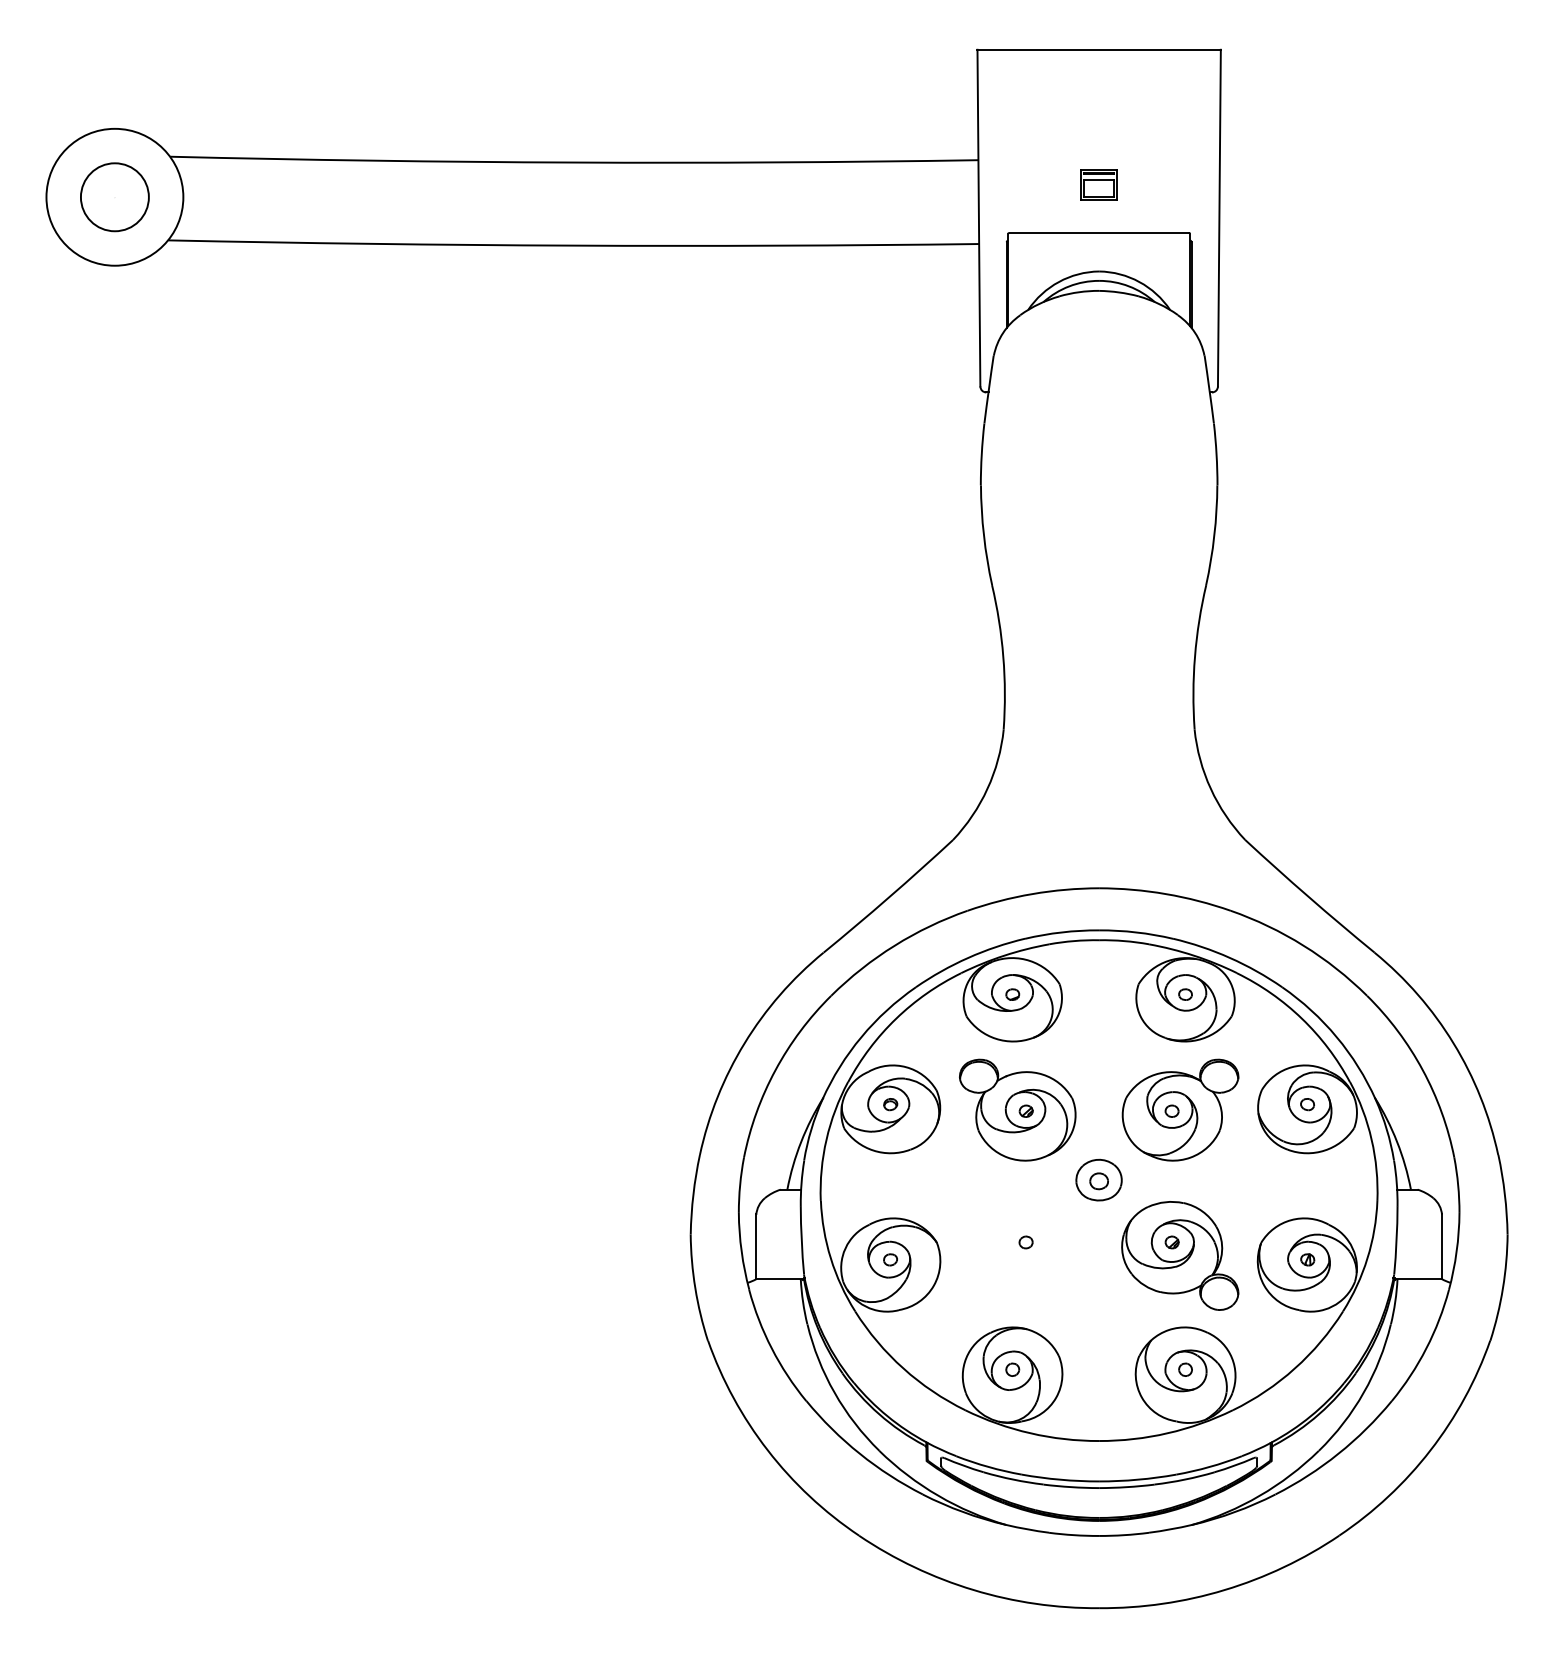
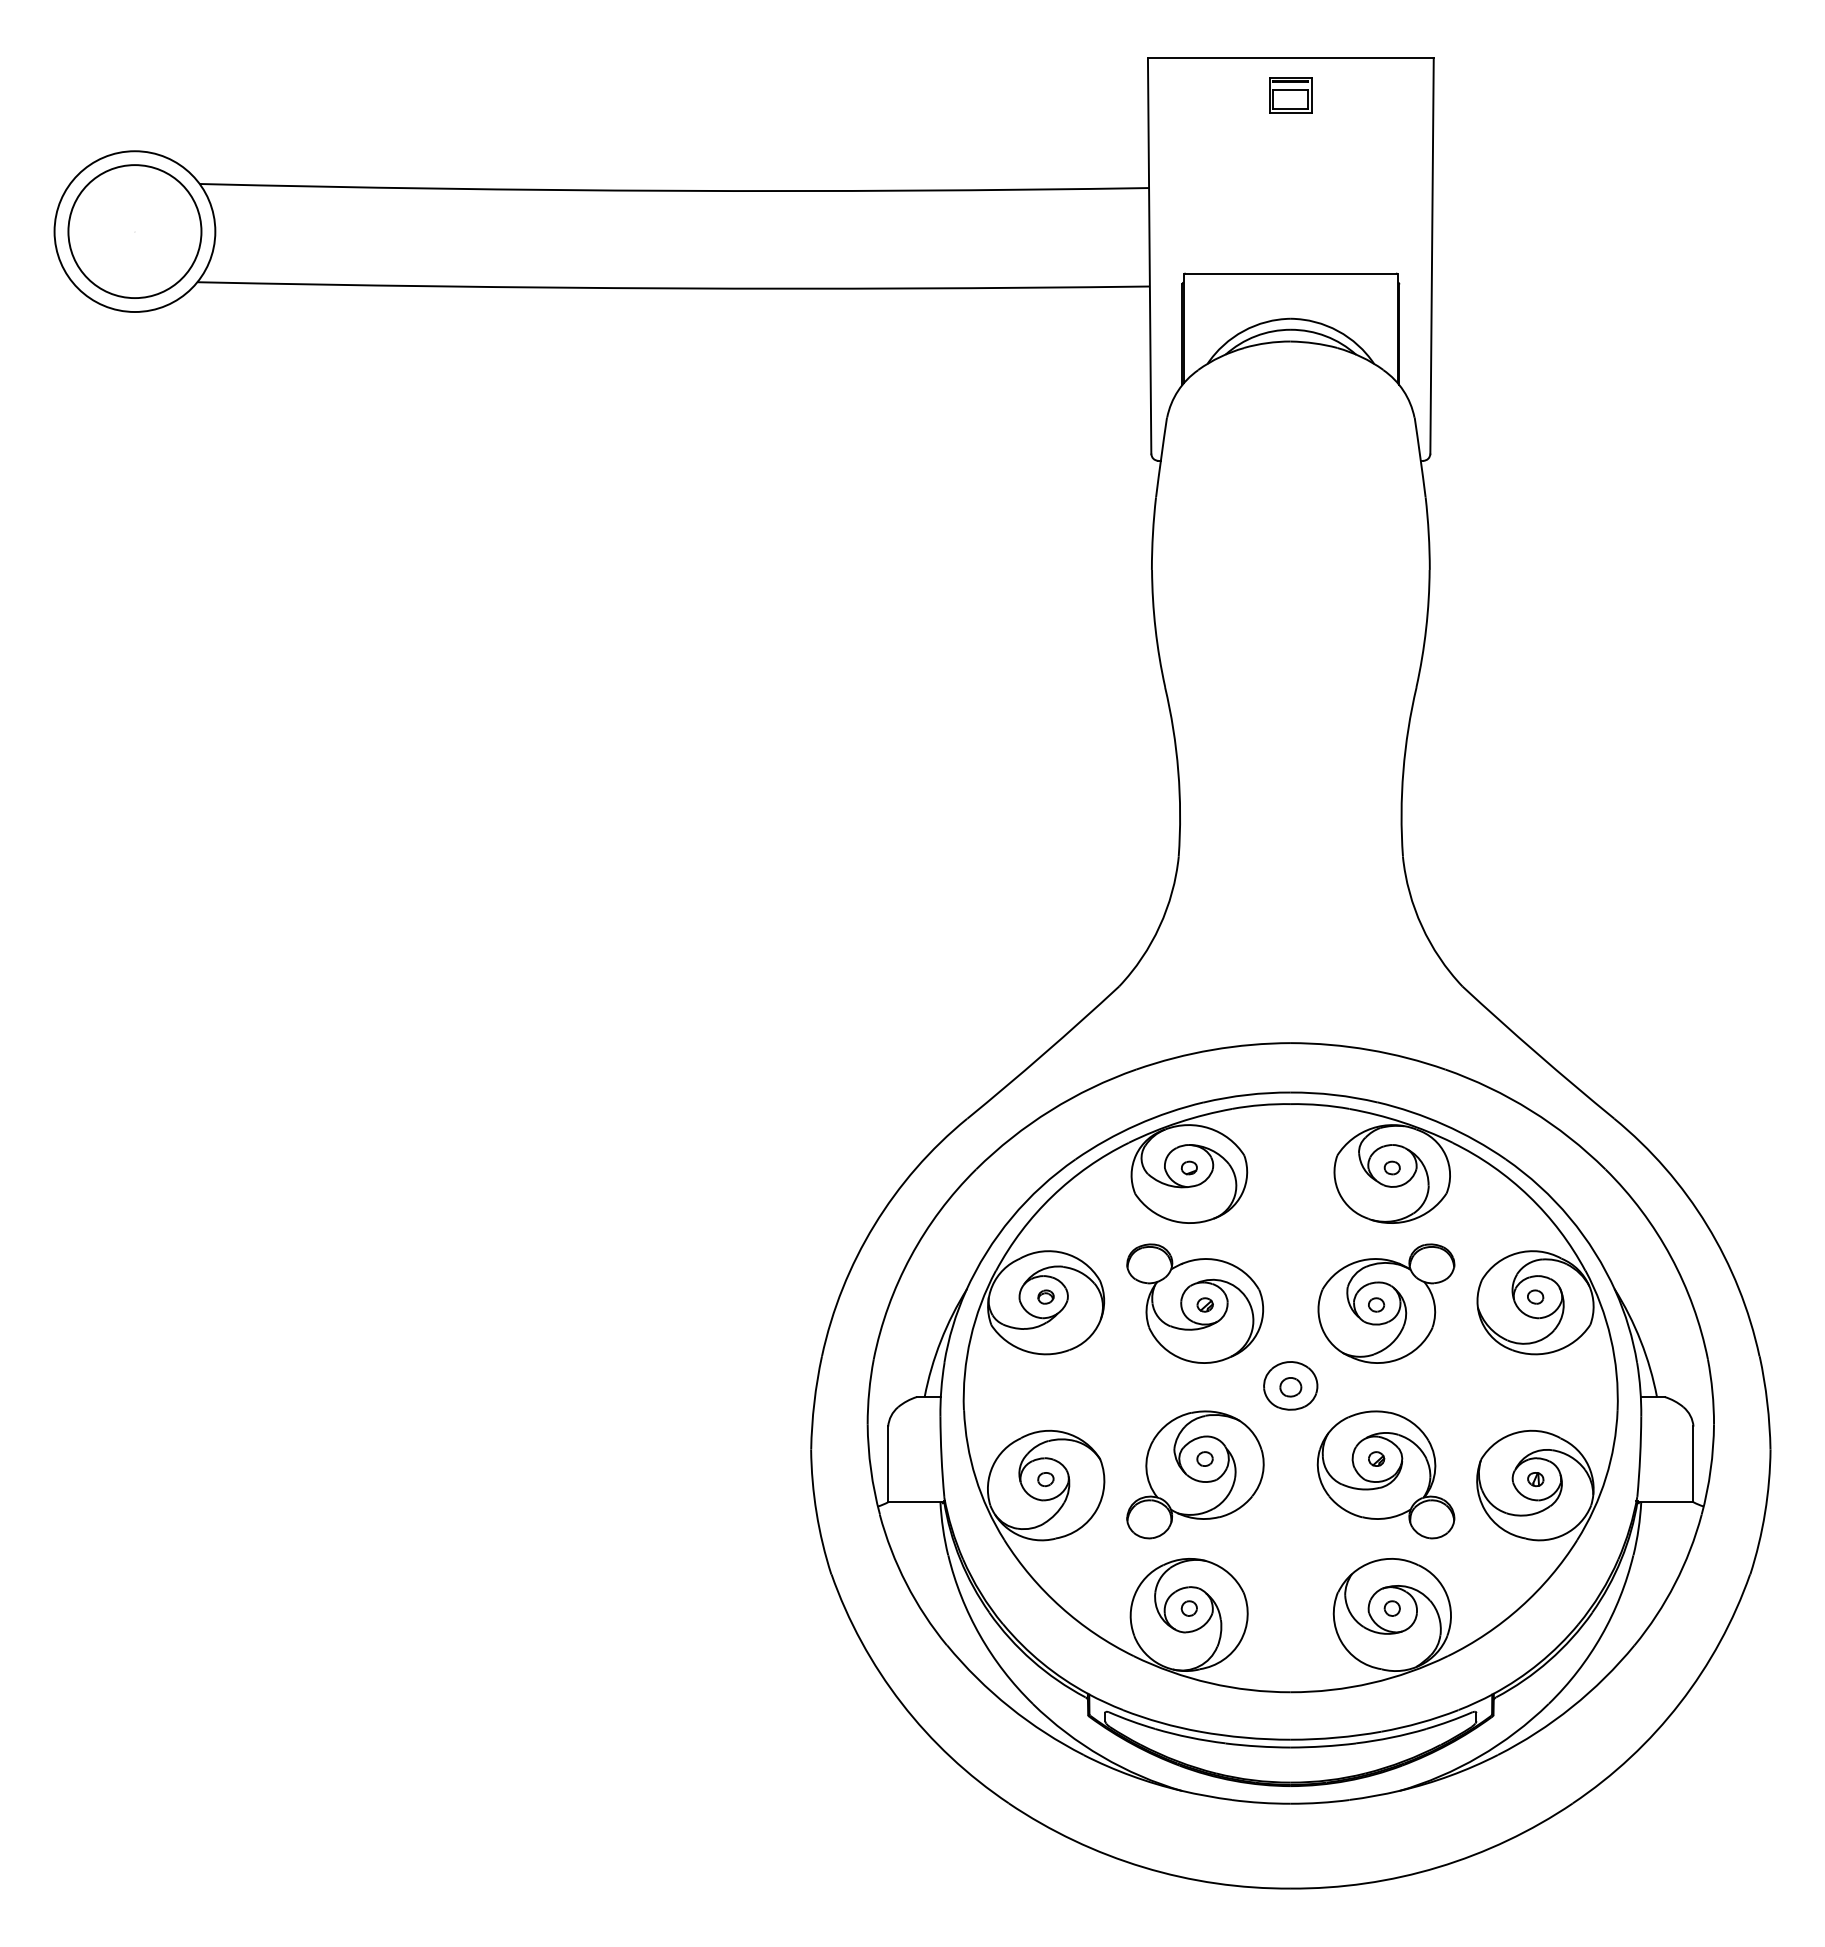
part: (1098, 185) -> (1290, 95), moved
circle: (114, 197) -> (134, 231), size x1.67
part: (1017, 1255) -> (1195, 1474), added

